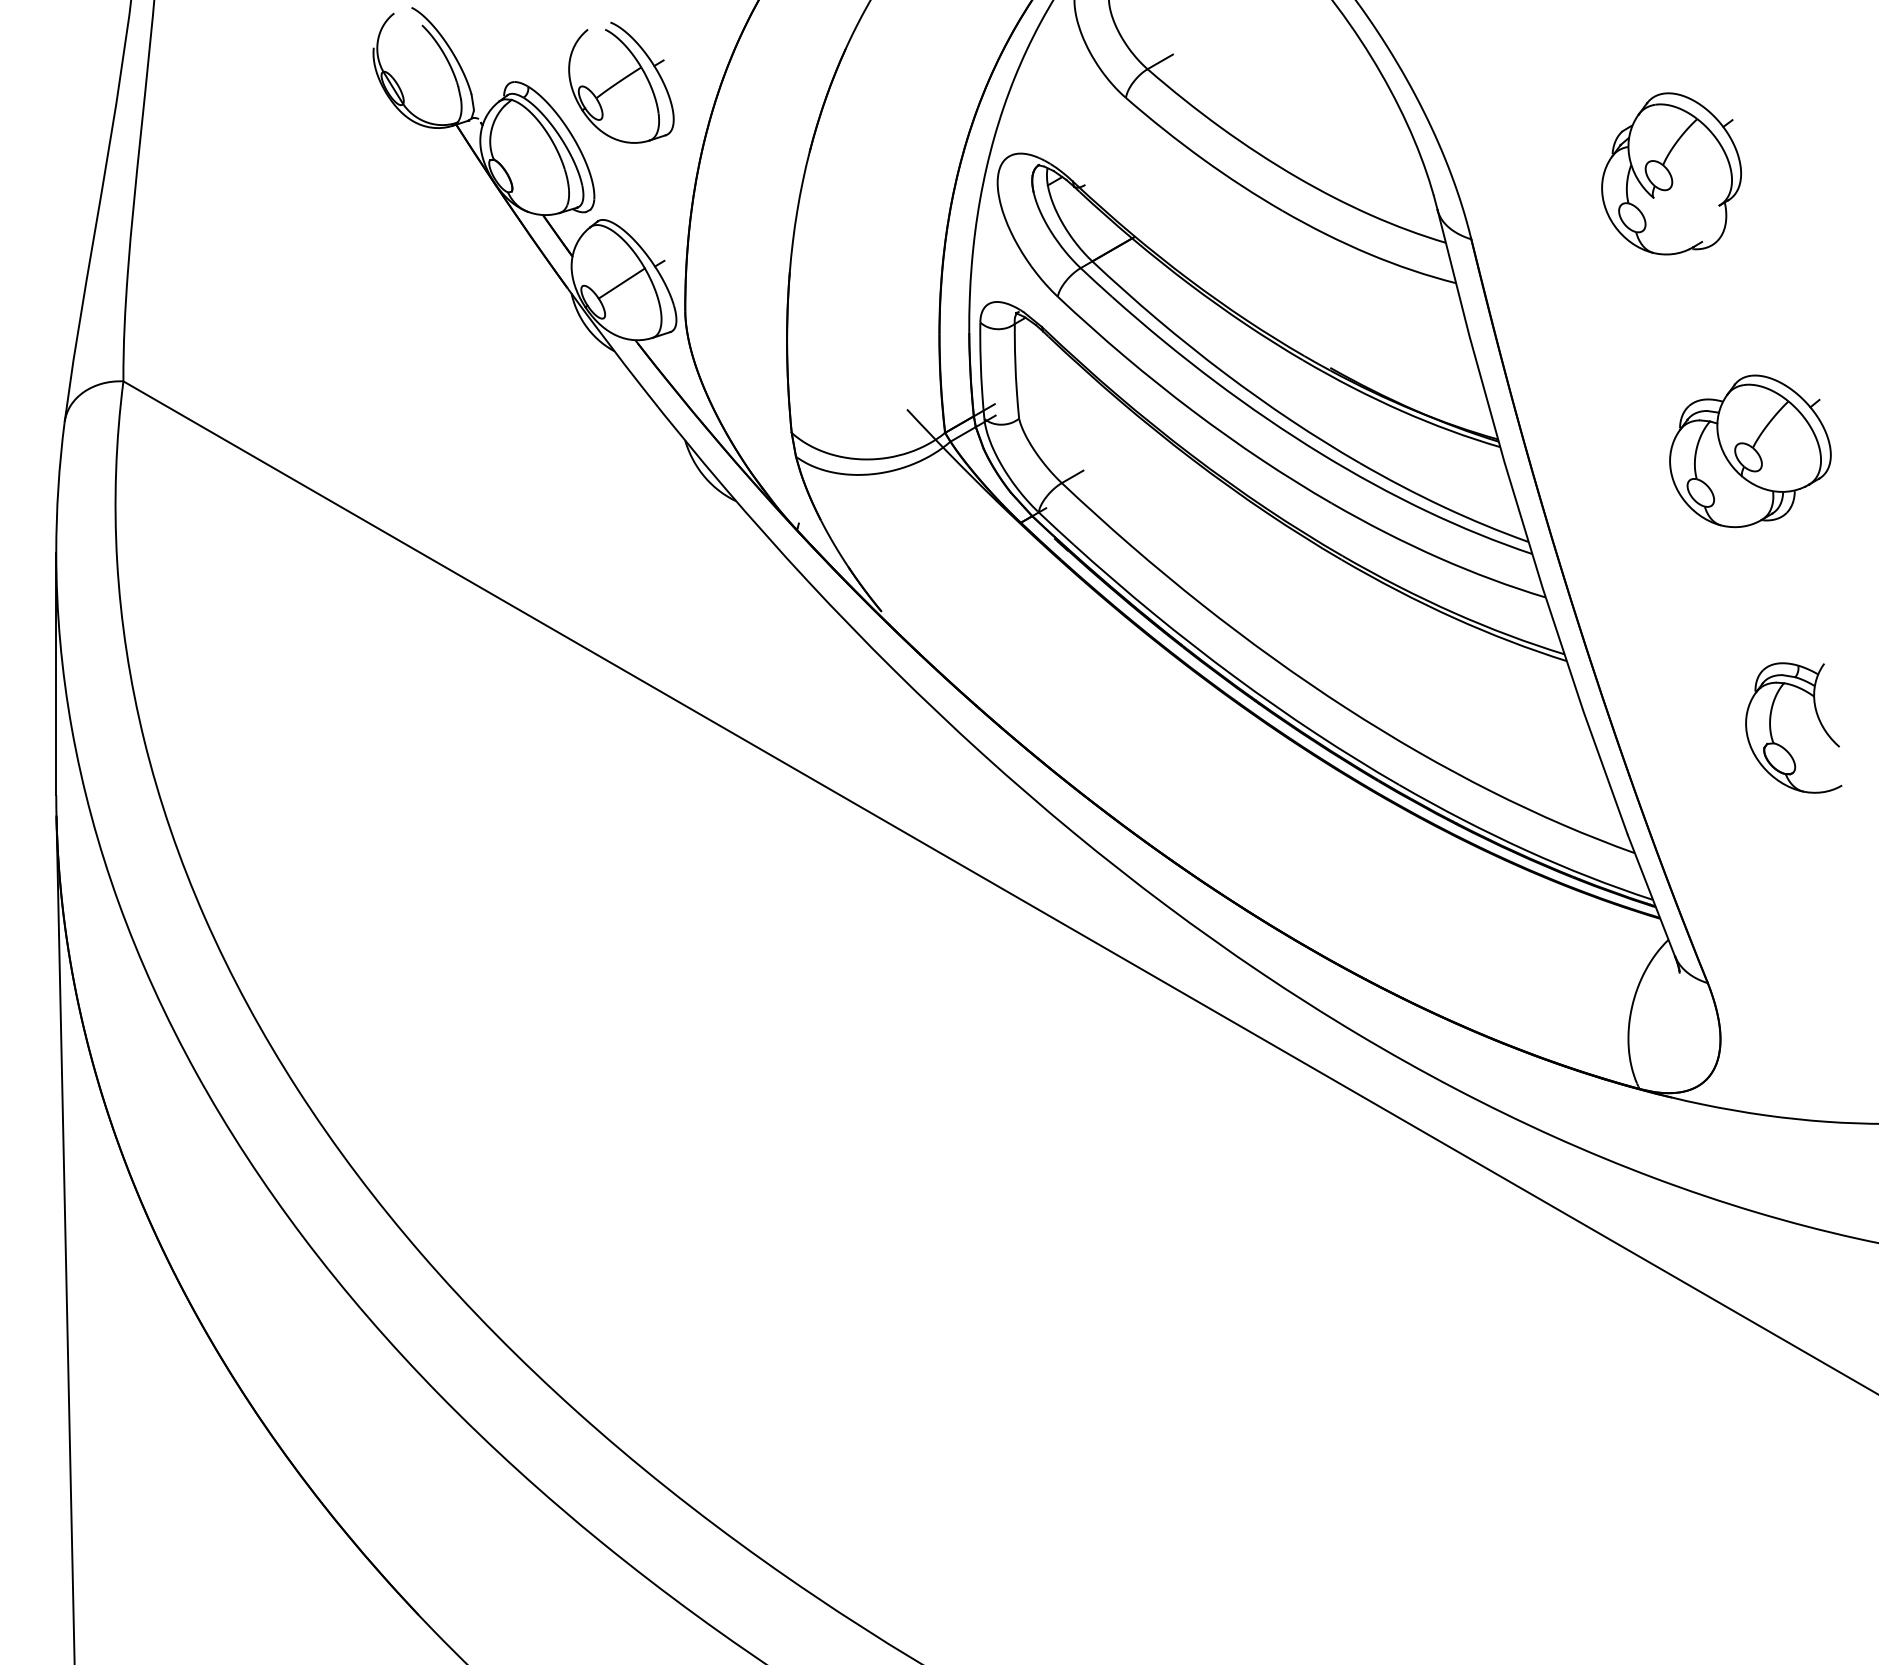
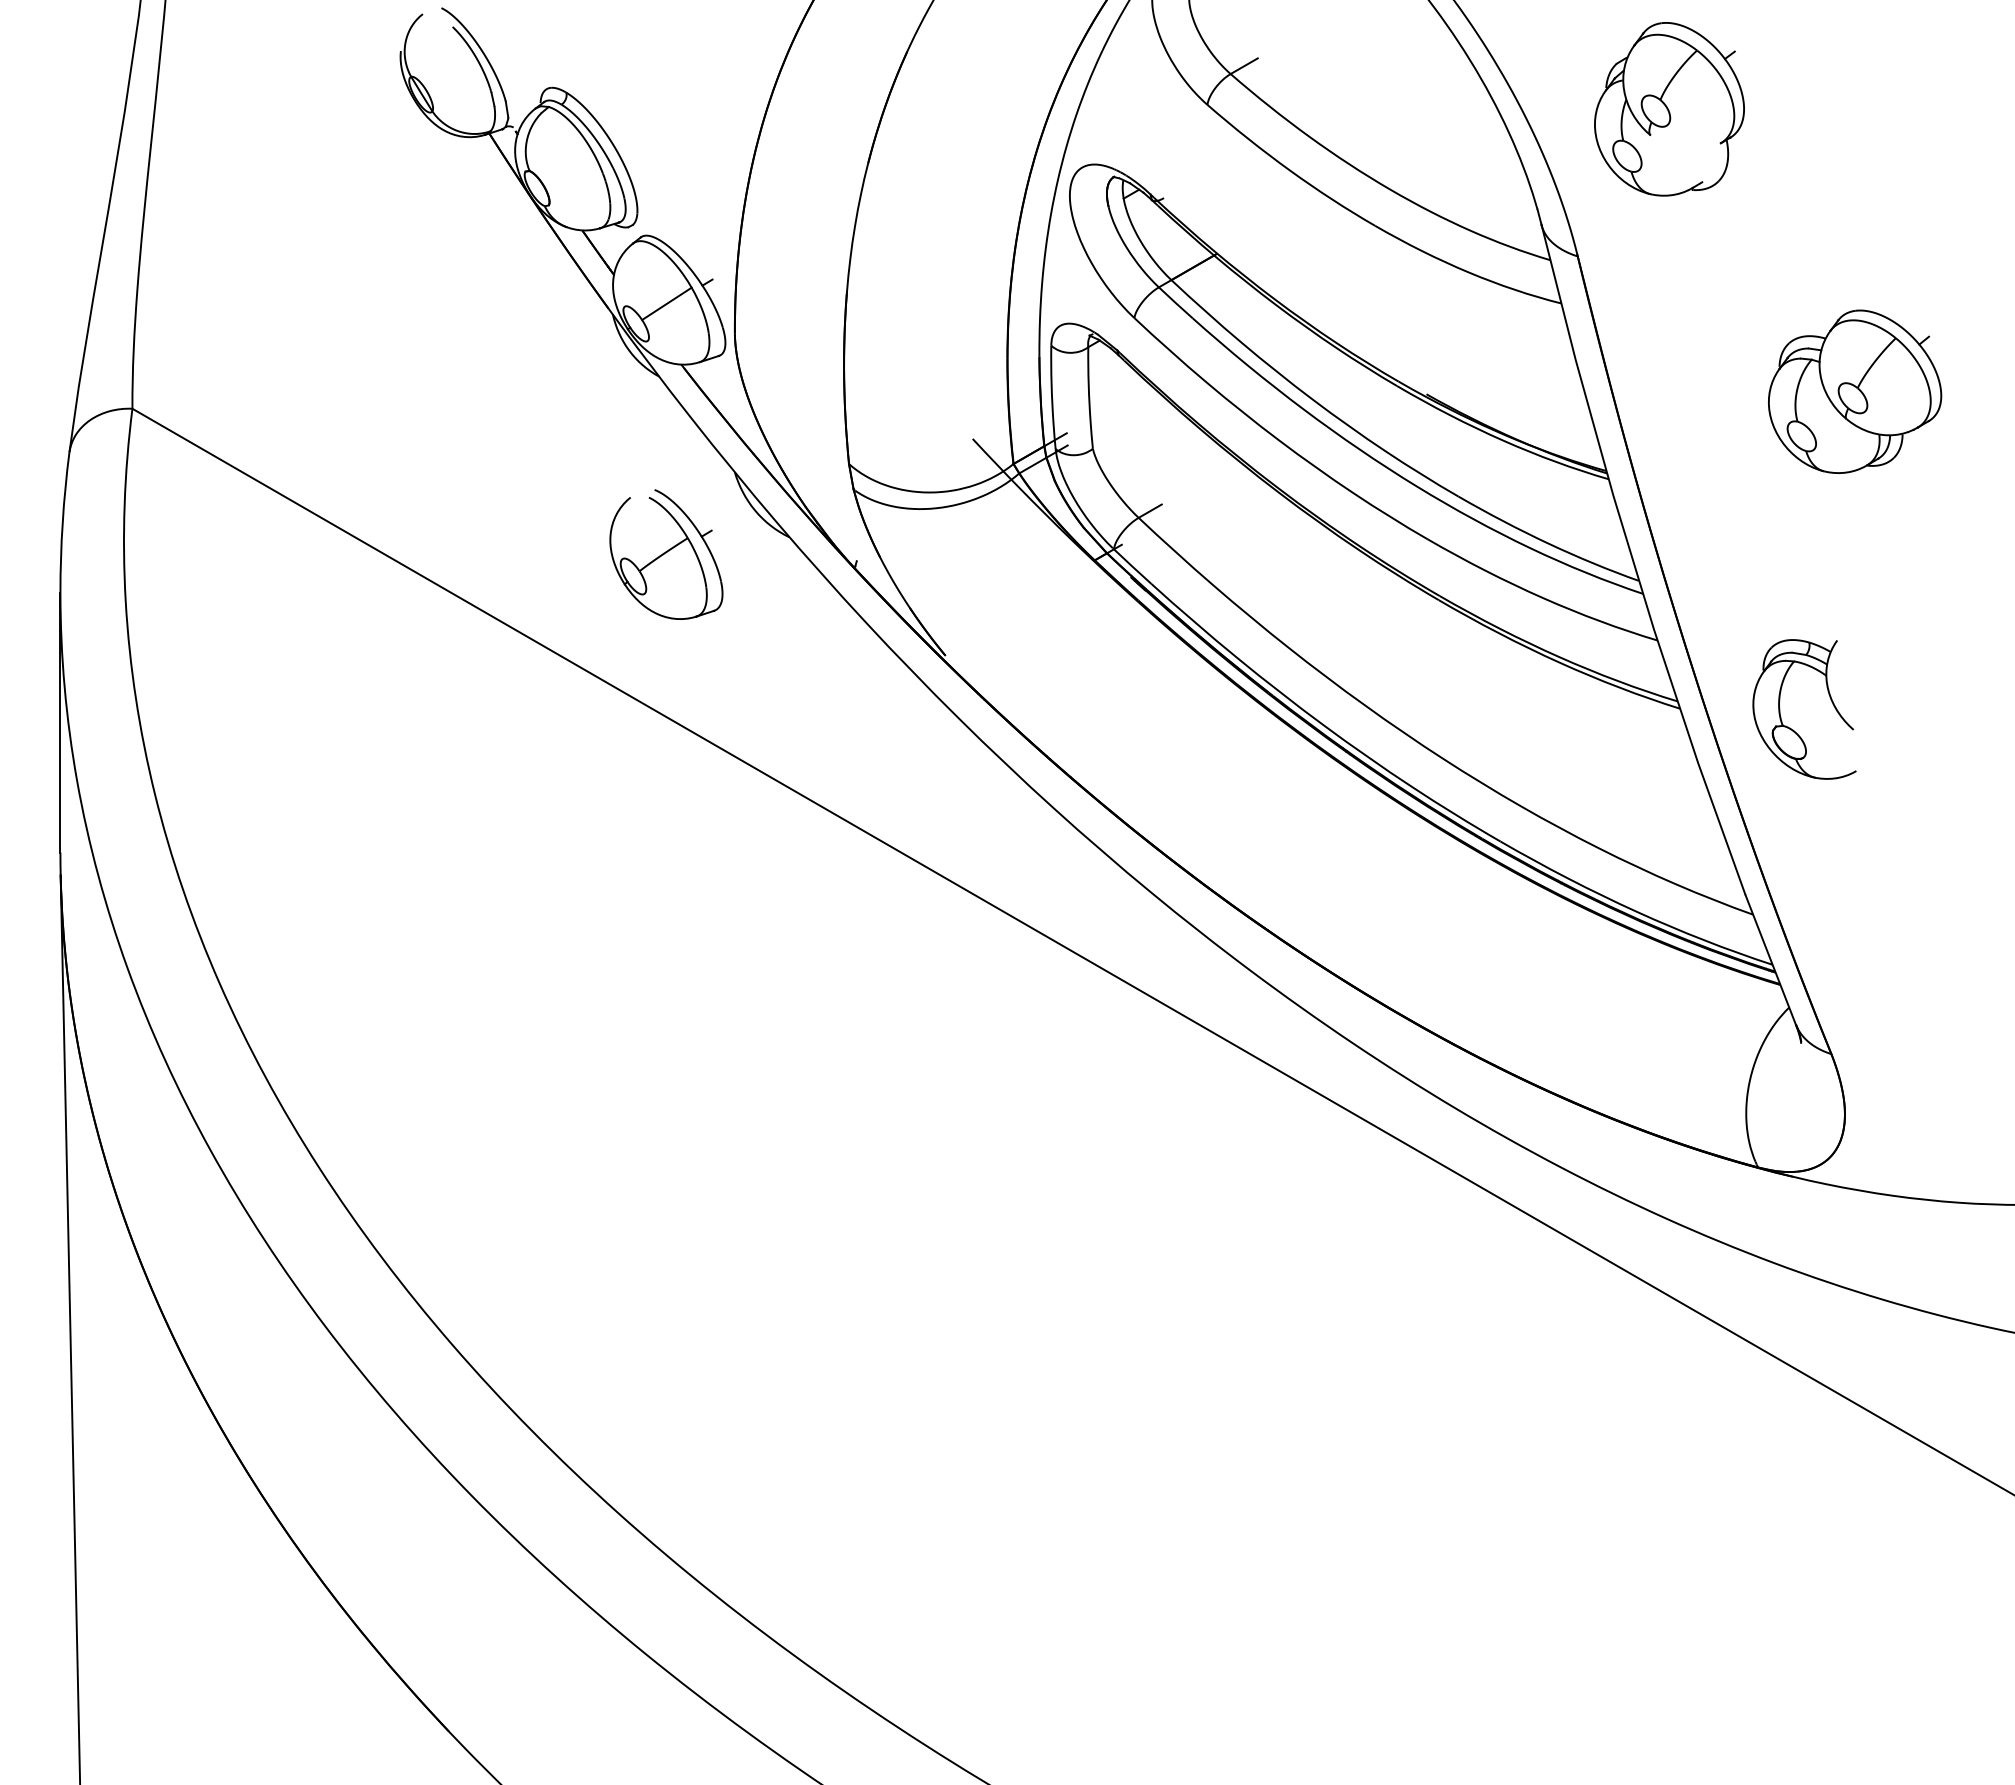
part: (621, 82) -> (666, 554), moved
part: (1671, 174) -> (1669, 109), moved
part: (1750, 451) -> (1855, 391), moved
part: (1780, 744) -> (1790, 727), moved

